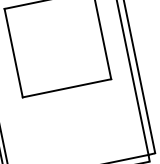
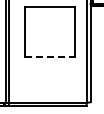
line: (68, 88) -> (50, 57), solid -> dashed

